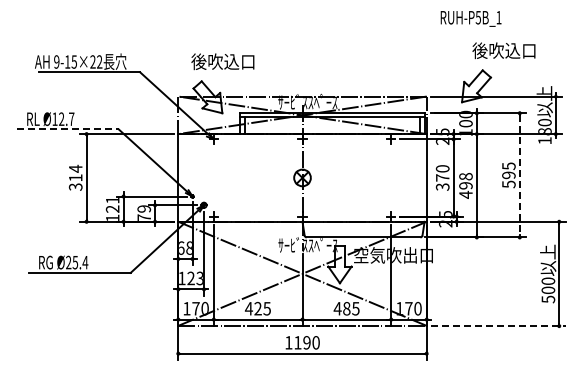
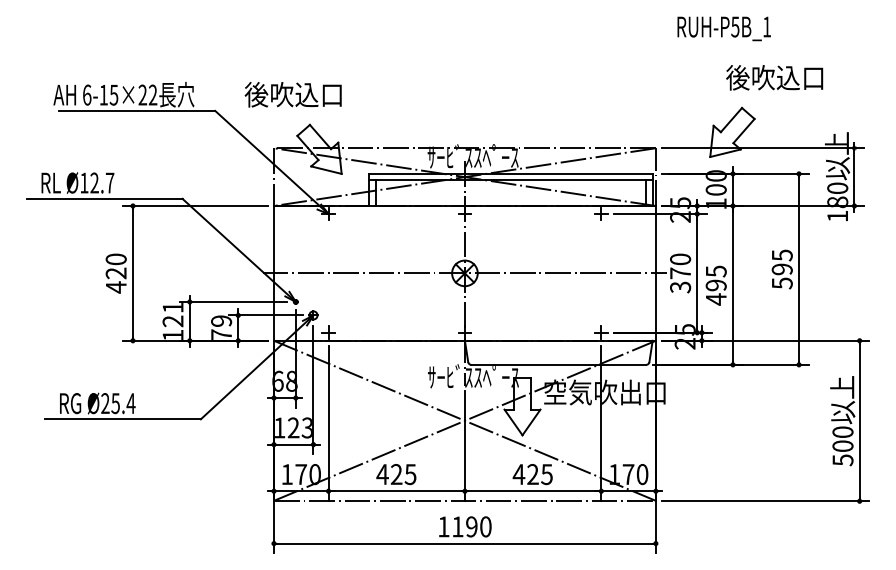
text: (56, 61) -> (86, 94), 9-15×22 -> 6-15×22
text: (222, 61) -> (292, 94), moved
line: (68, 129) -> (105, 198), dashed -> solid
line: (519, 175) -> (798, 269), dashed -> solid
text: (465, 176) -> (715, 271), 498 -> 495
text: (75, 177) -> (115, 272), 314 -> 420
line: (302, 177) -> (464, 272), added
text: (346, 308) -> (532, 474), 485 -> 425
line: (498, 326) -> (766, 501), dashed -> solid

